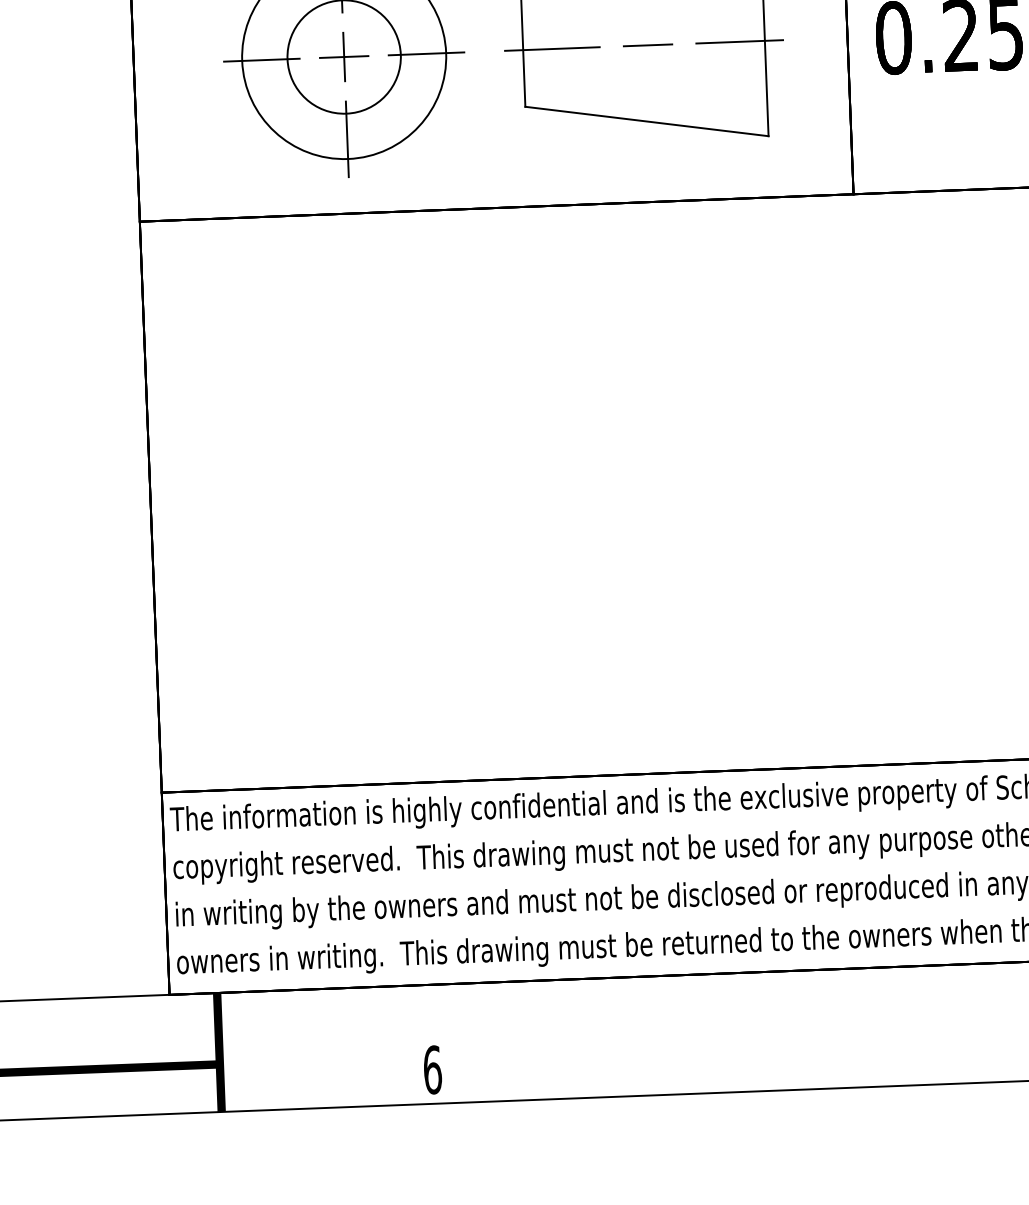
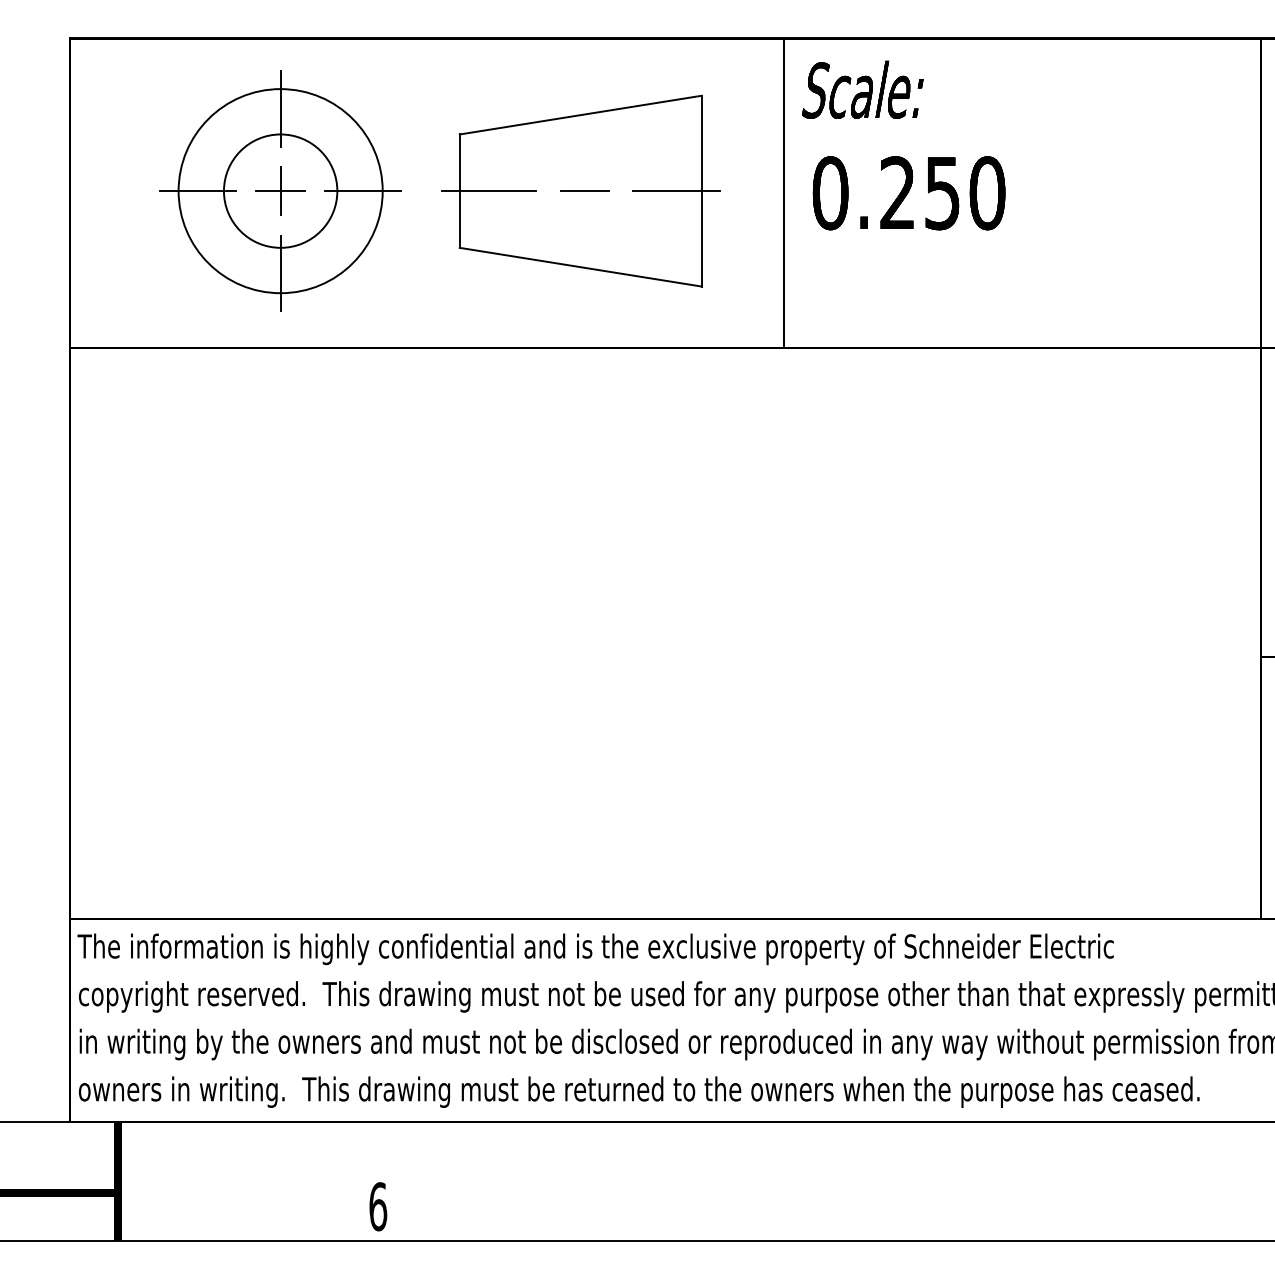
text: (432, 1069) -> (378, 1206), moved

